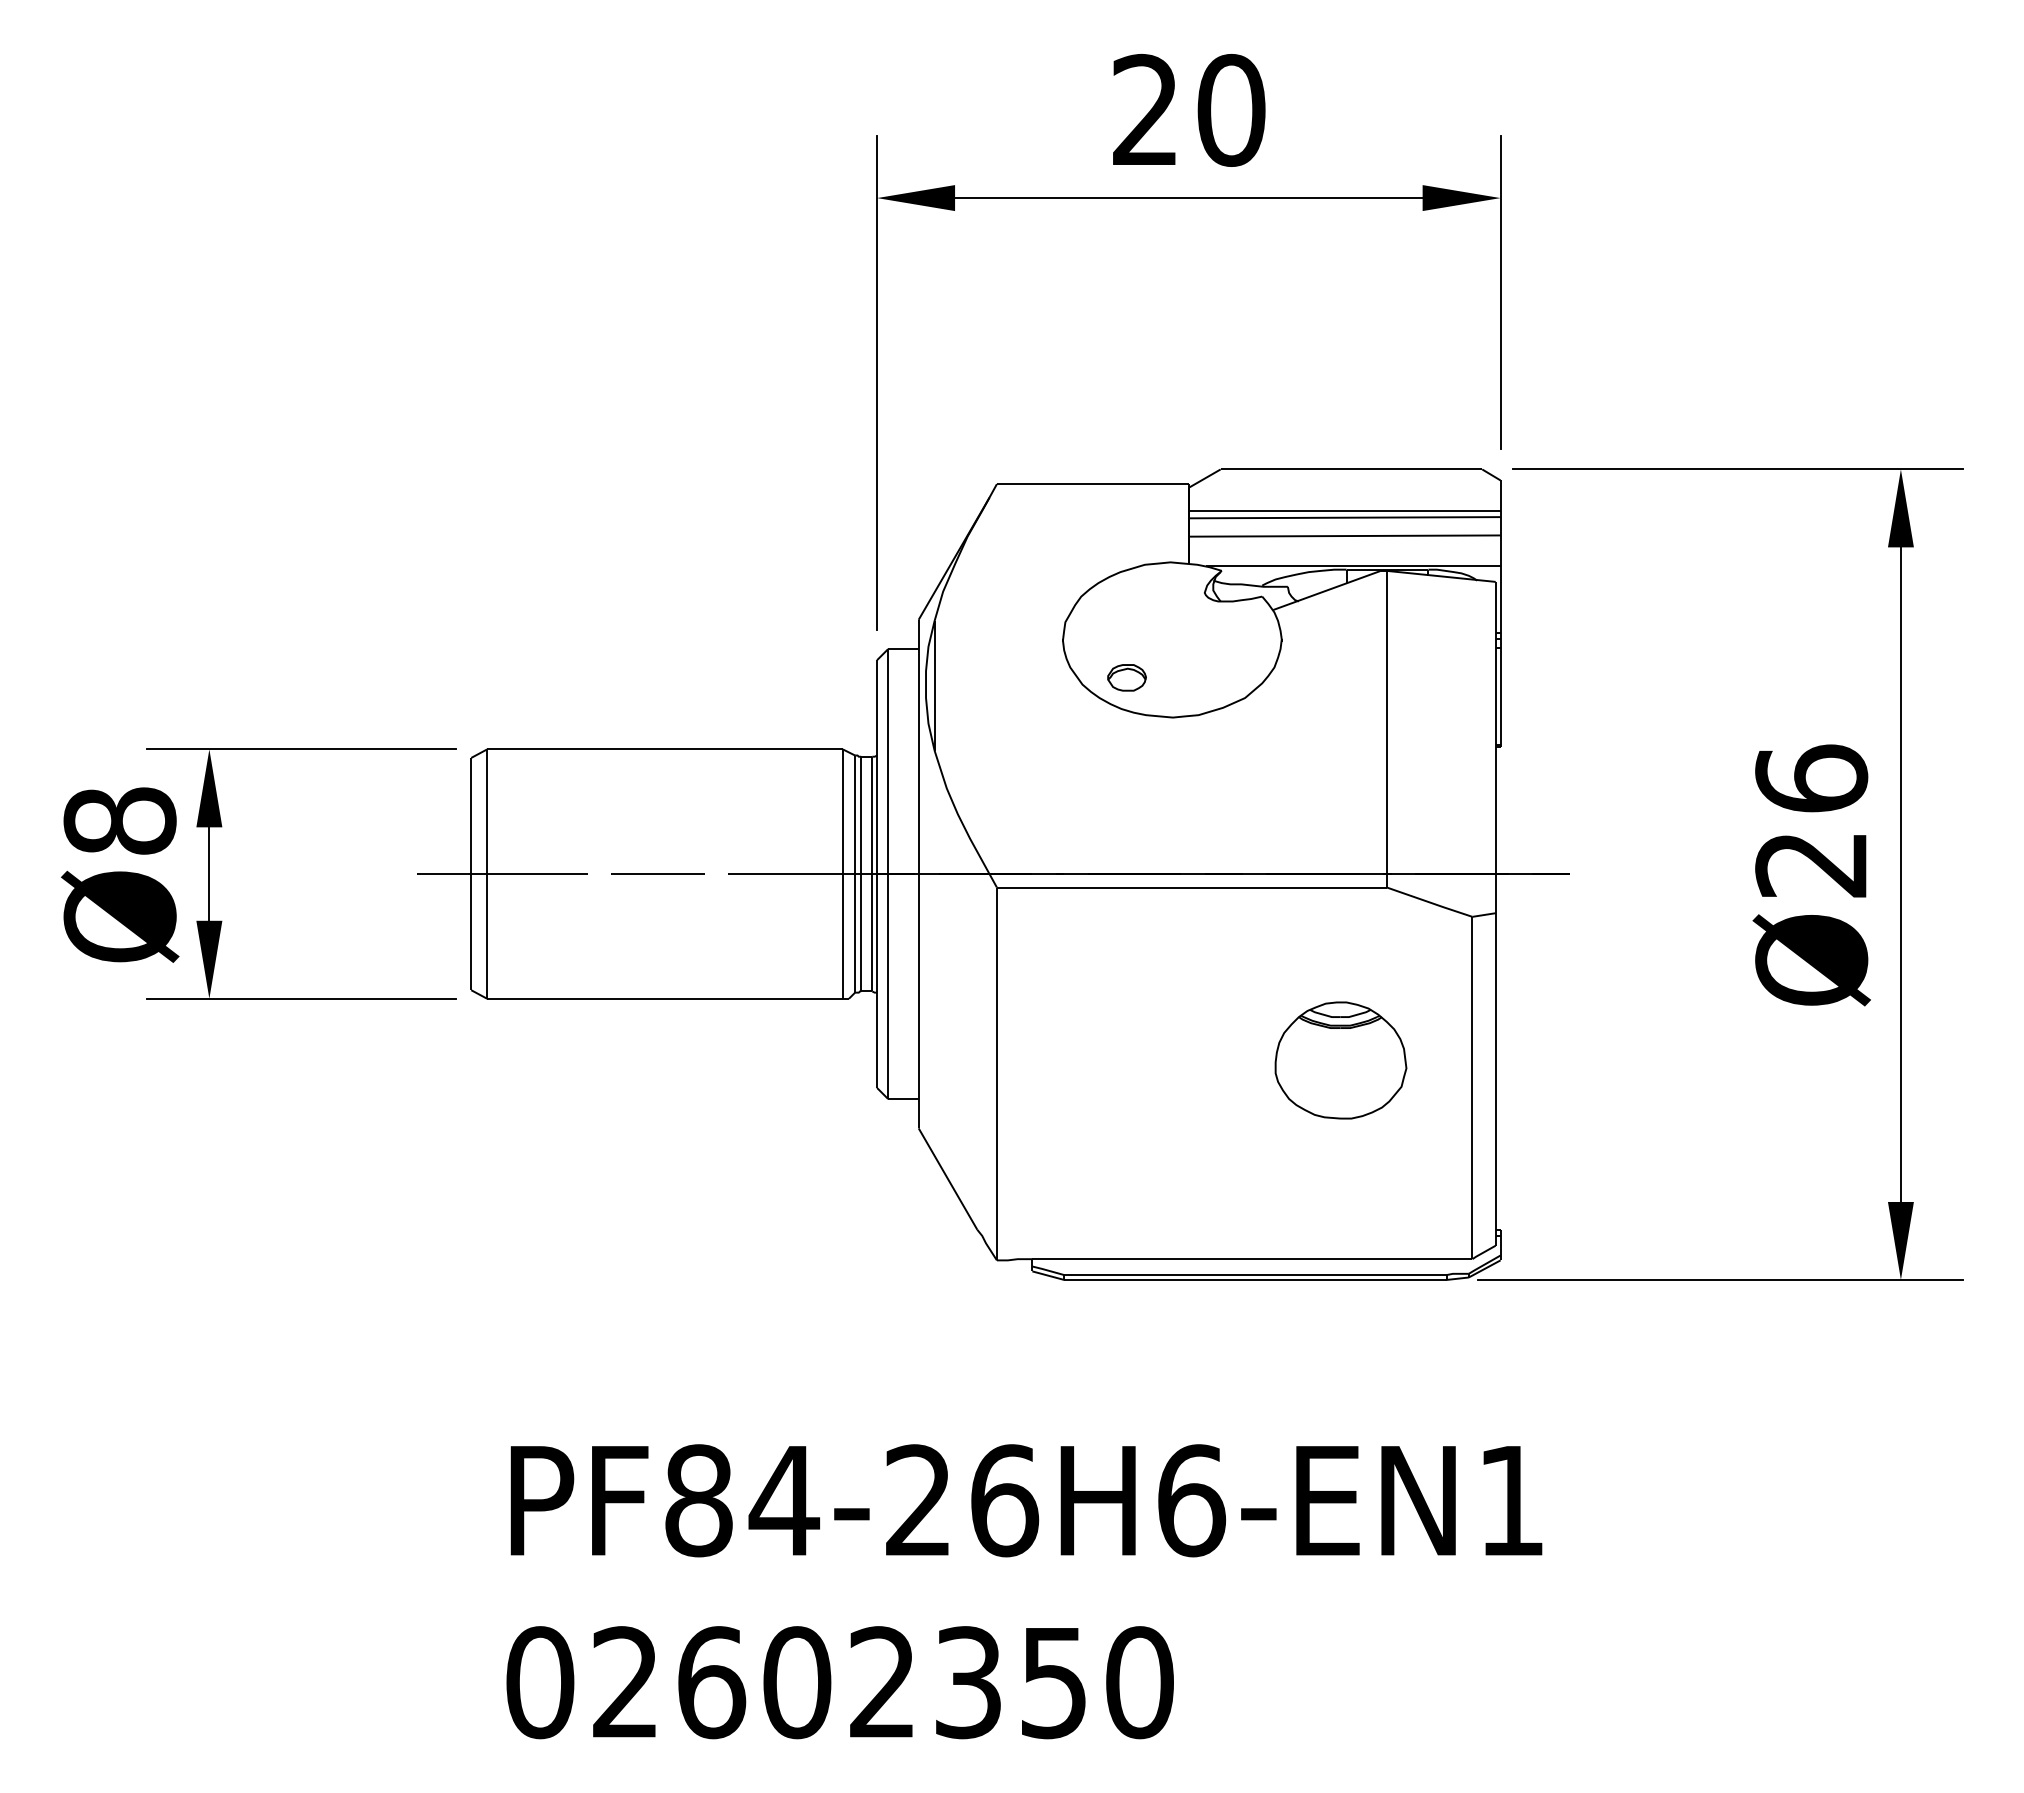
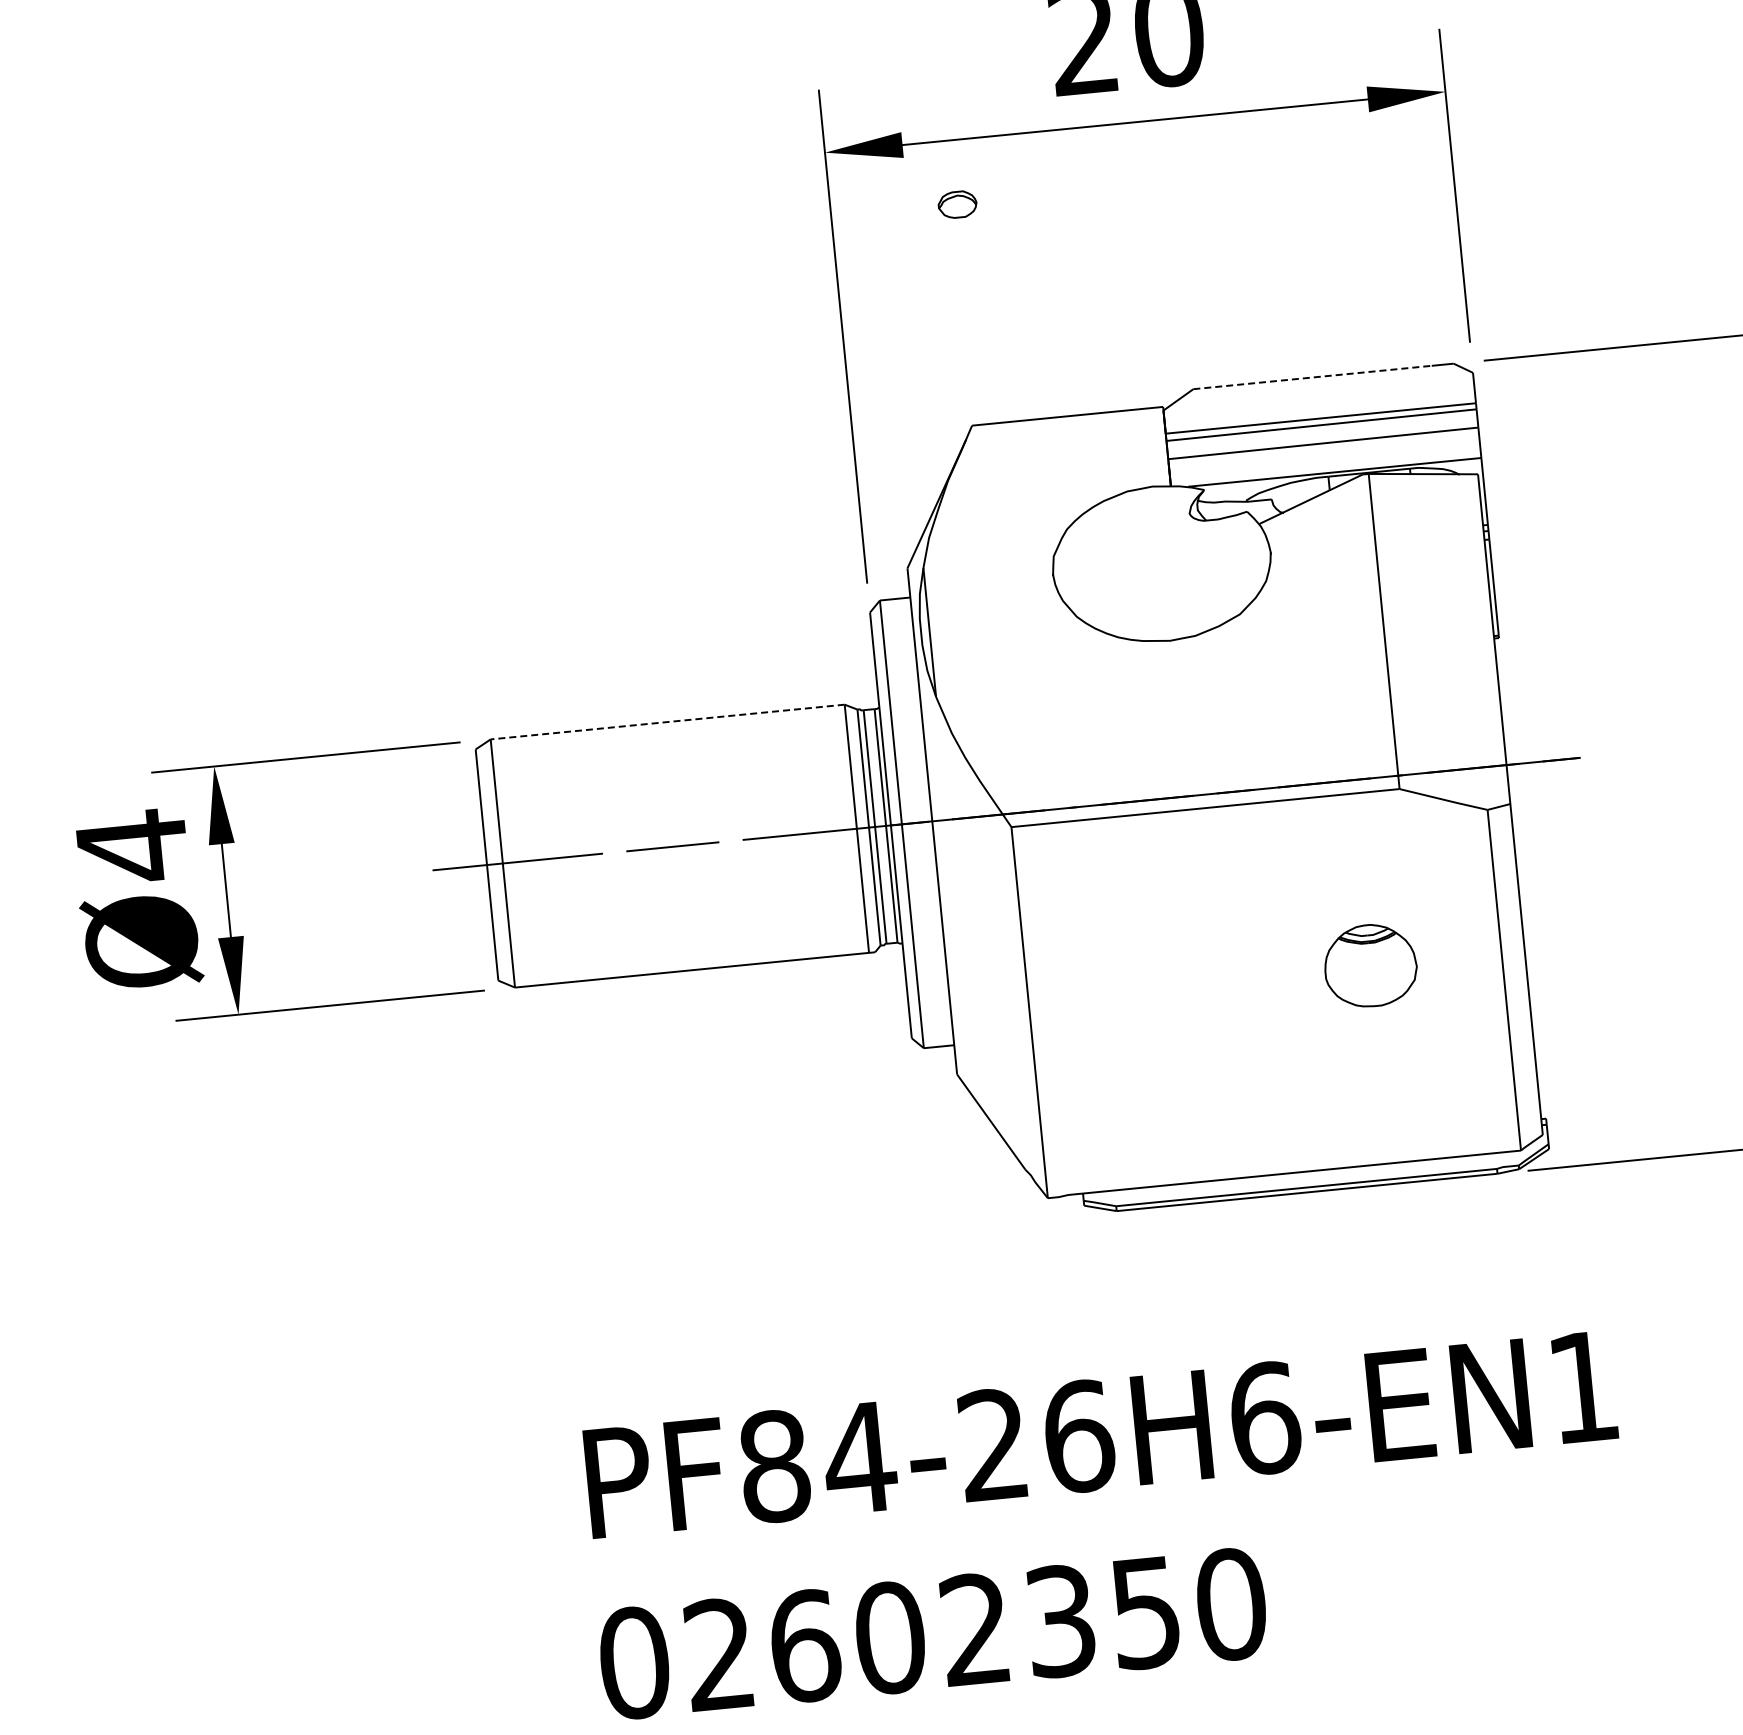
line: (1340, 469) -> (1312, 377), solid -> dashed
part: (1126, 677) -> (957, 204), moved
line: (665, 749) -> (668, 722), solid -> dashed
text: (119, 821) -> (131, 847), Ø8 -> Ø4
part: (1340, 1060) -> (1370, 965), size x0.7

